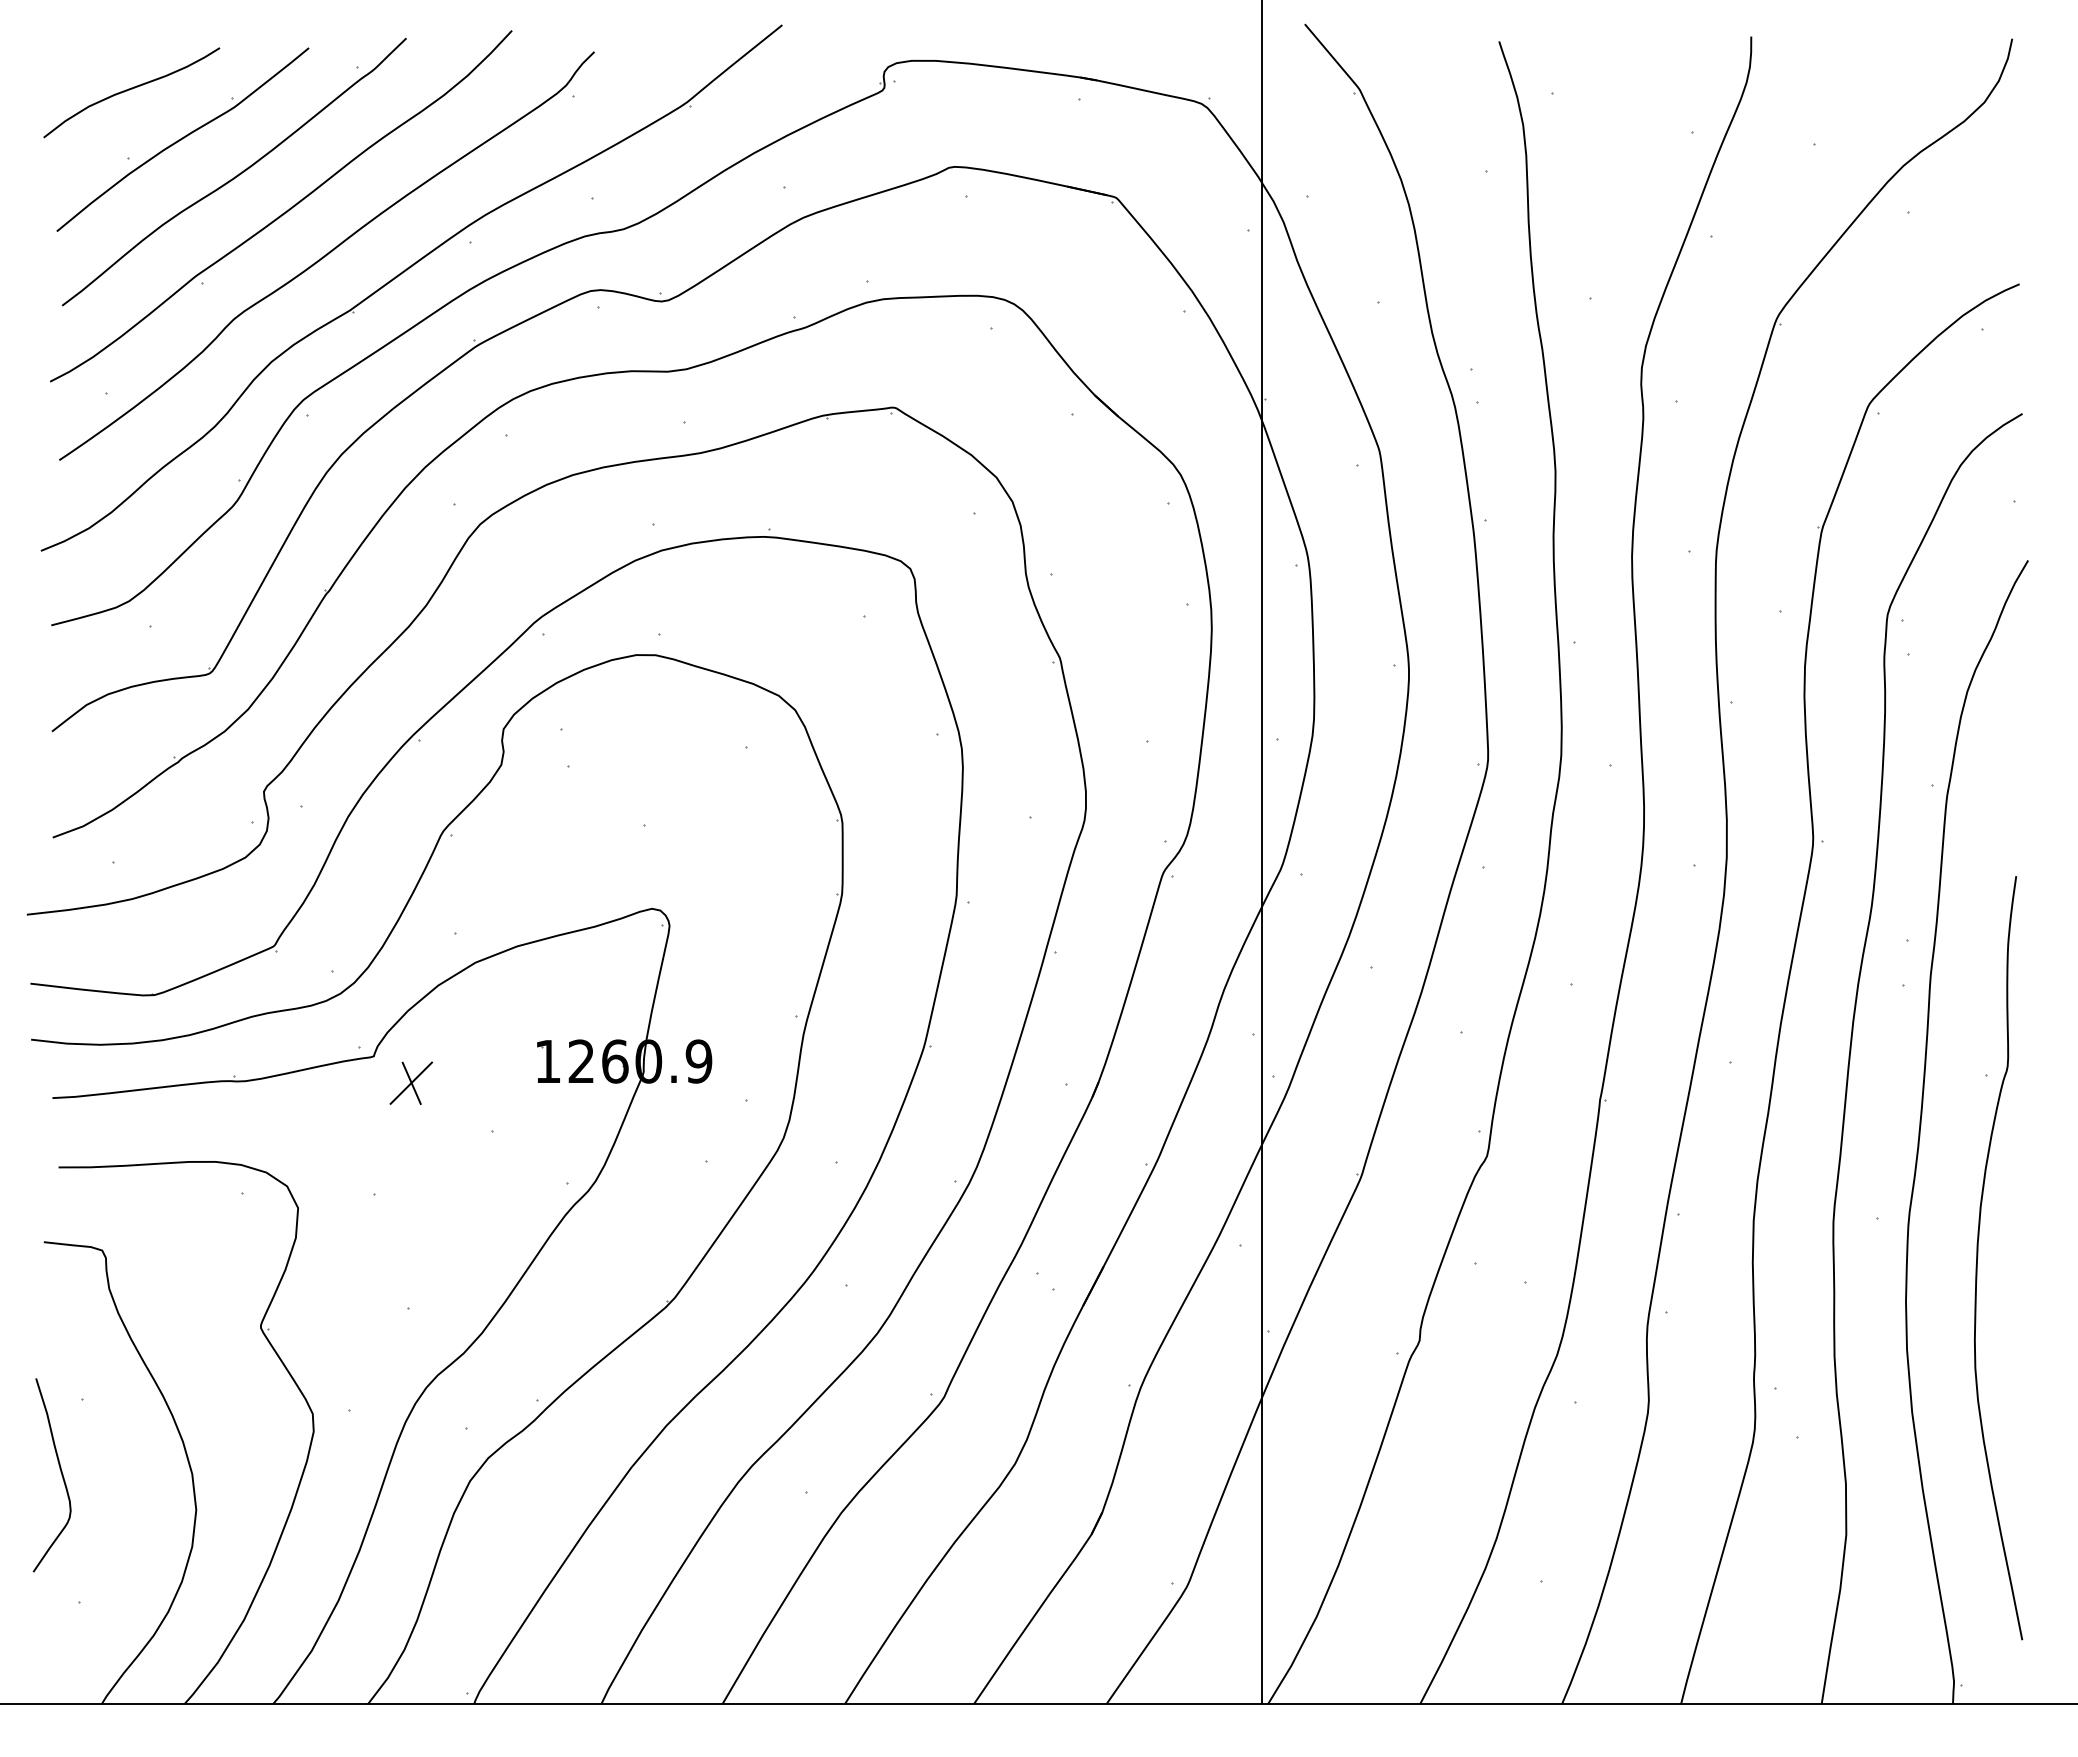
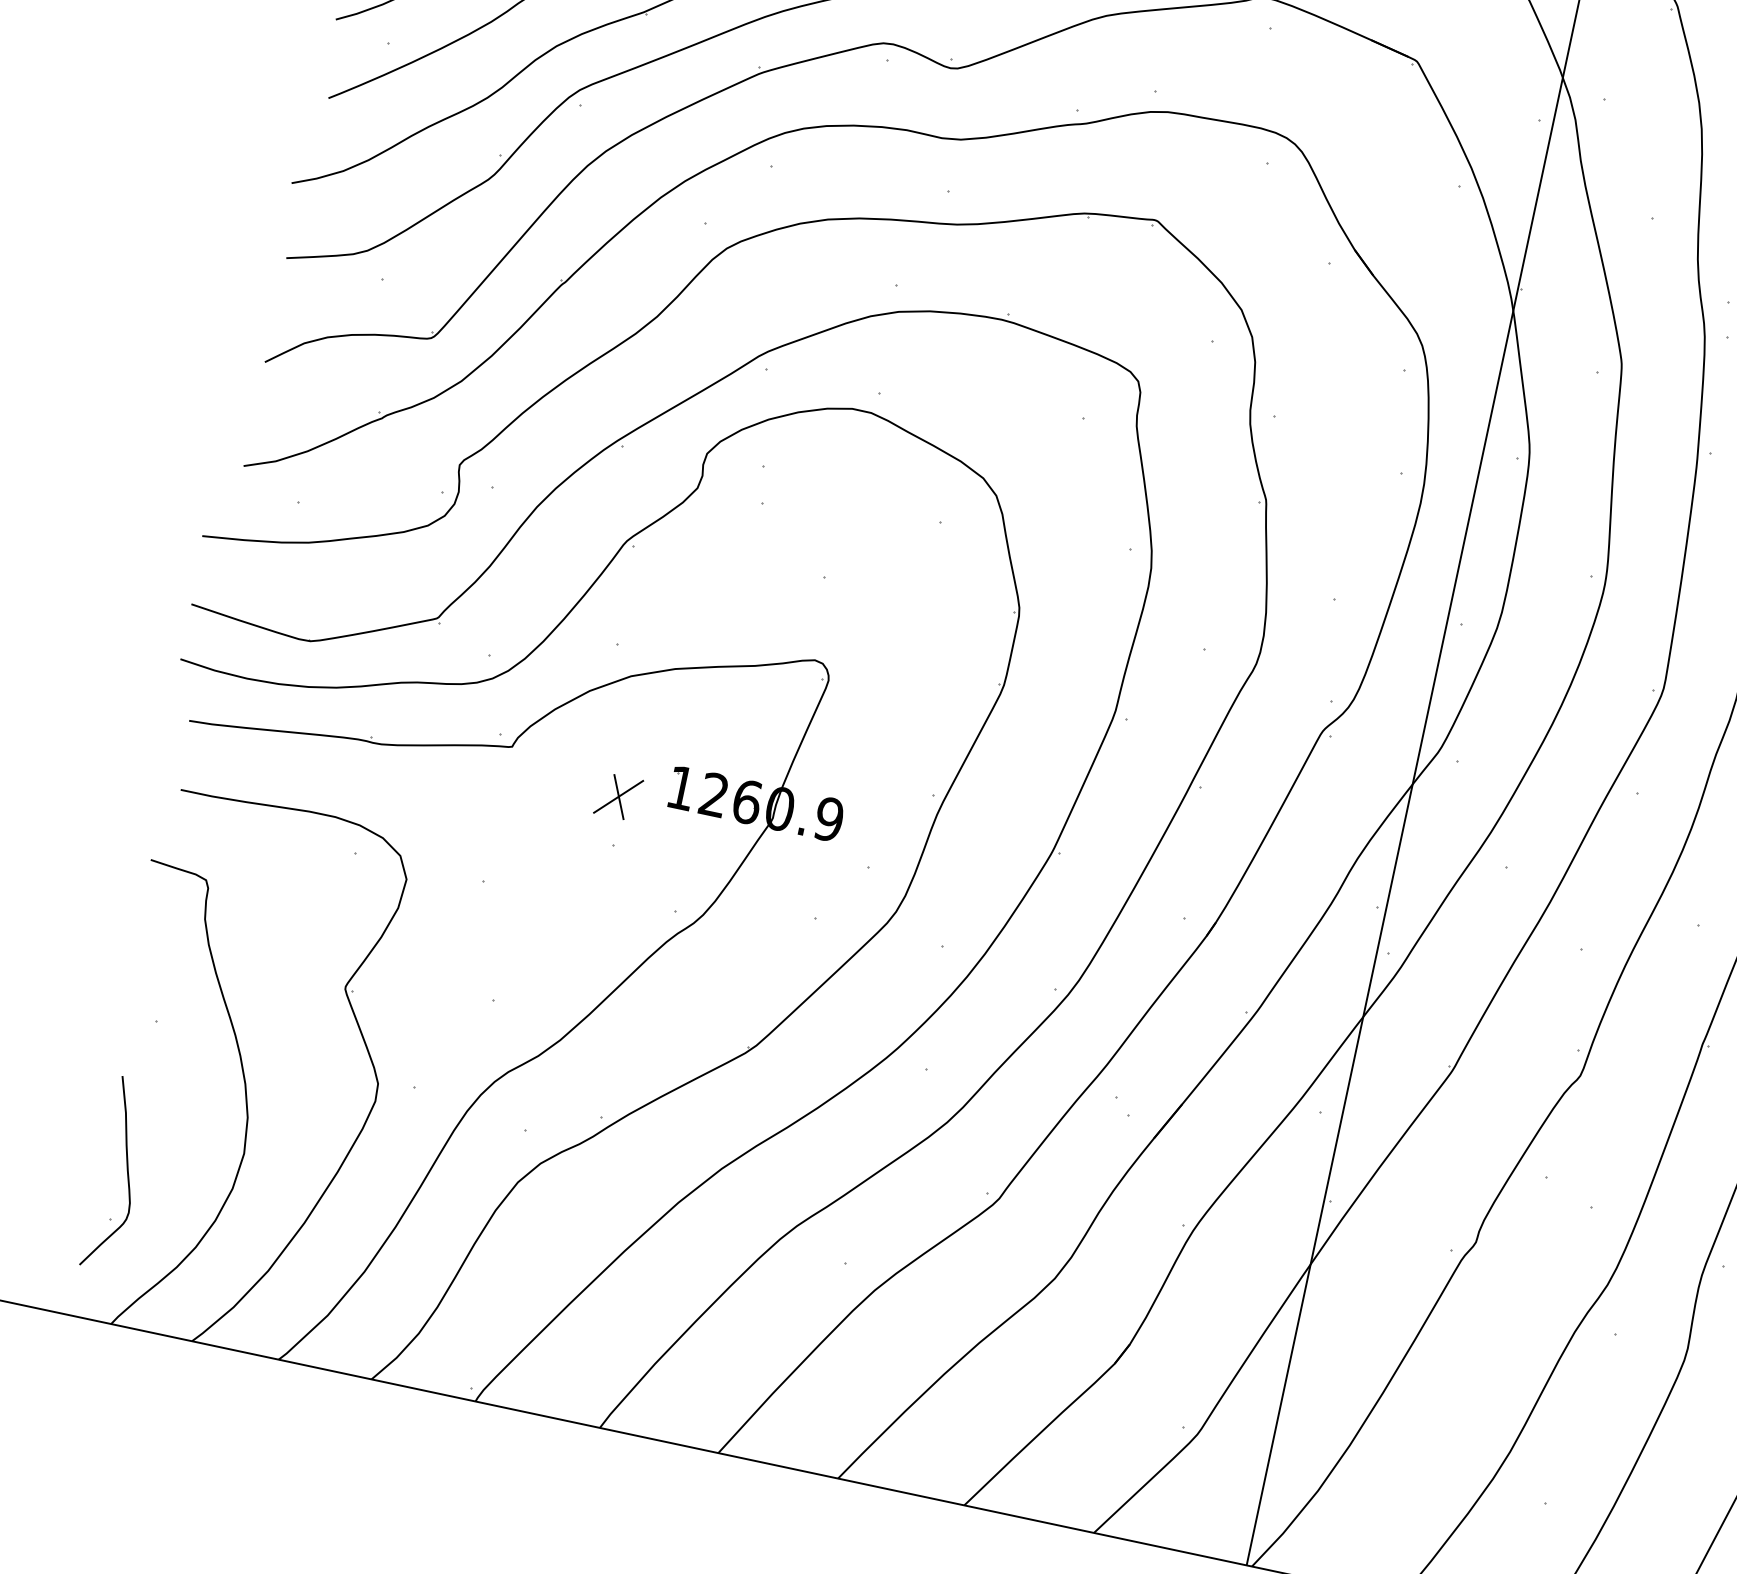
part: (411, 1082) -> (618, 796), moved
curve: (60, 1472) -> (126, 1173), moved

